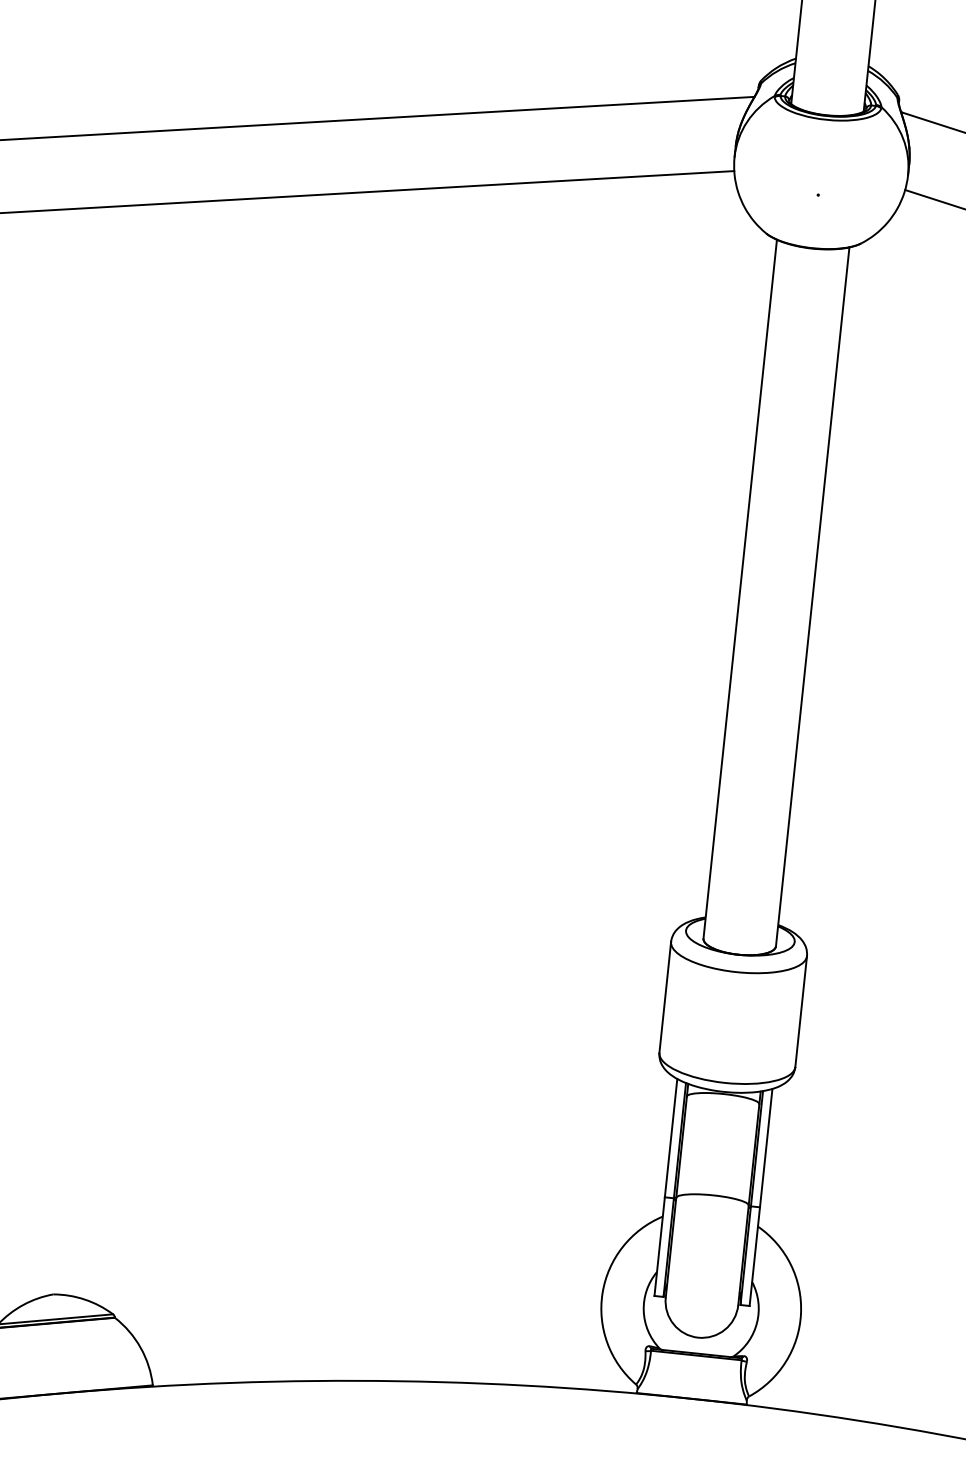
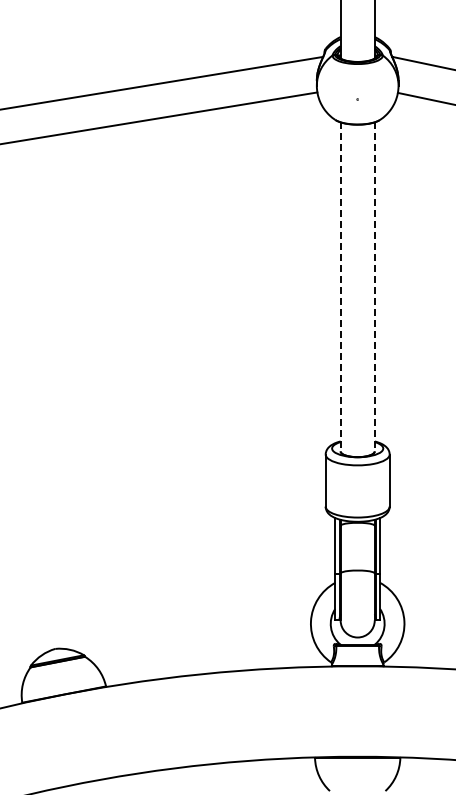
line: (740, 588) -> (340, 286), solid -> dashed
line: (812, 595) -> (374, 286), solid -> dashed

